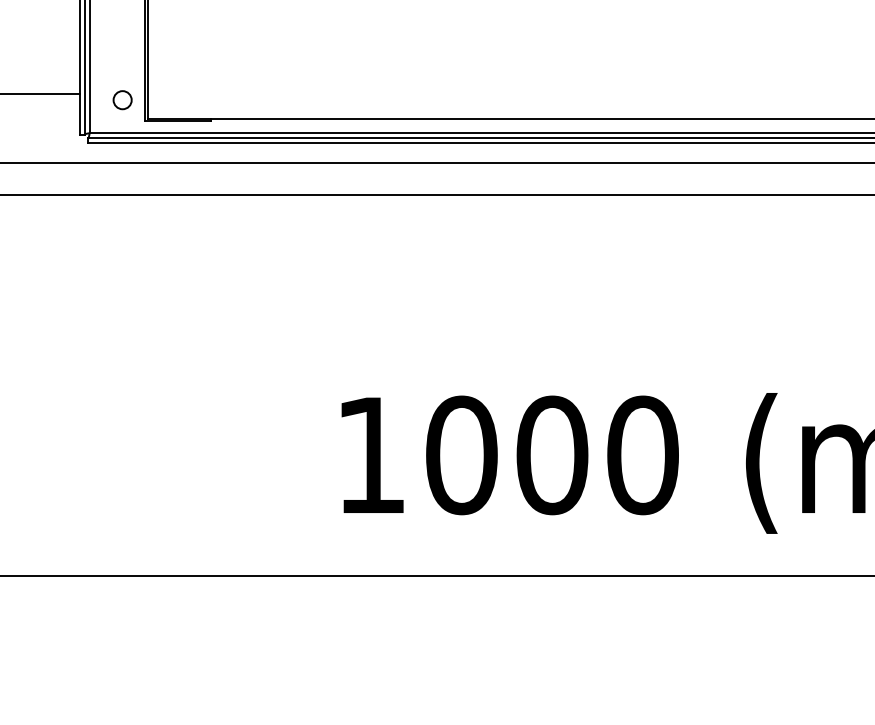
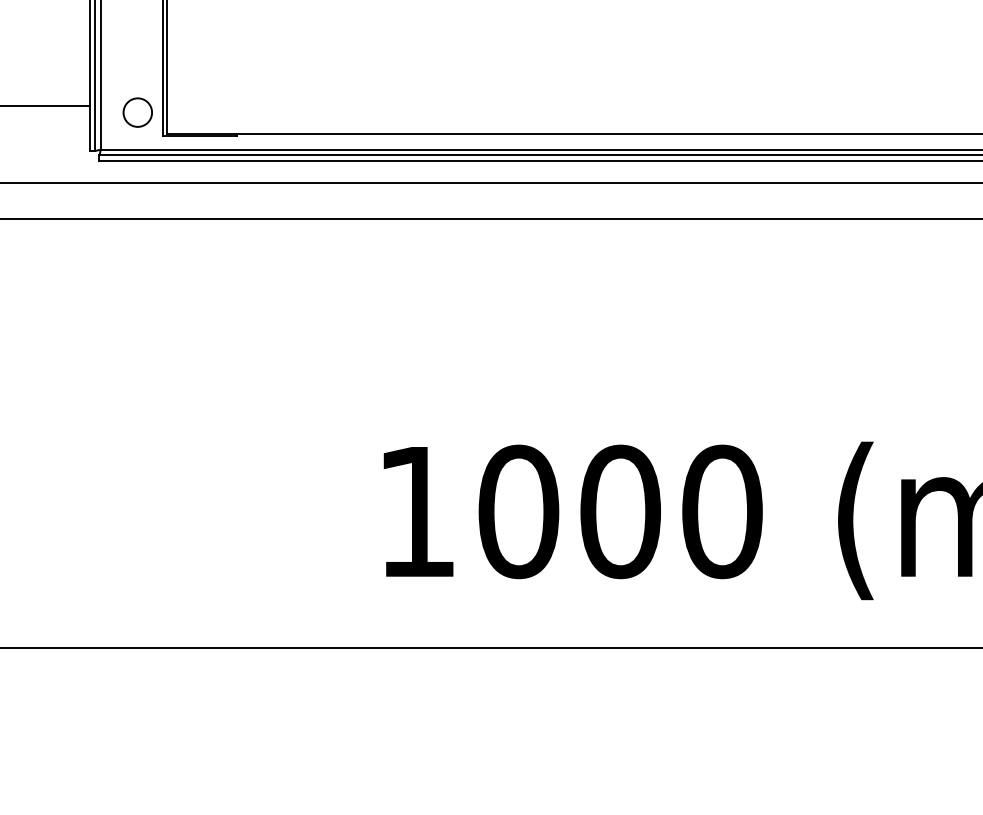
circle: (122, 100) -> (137, 113), size x1.4

